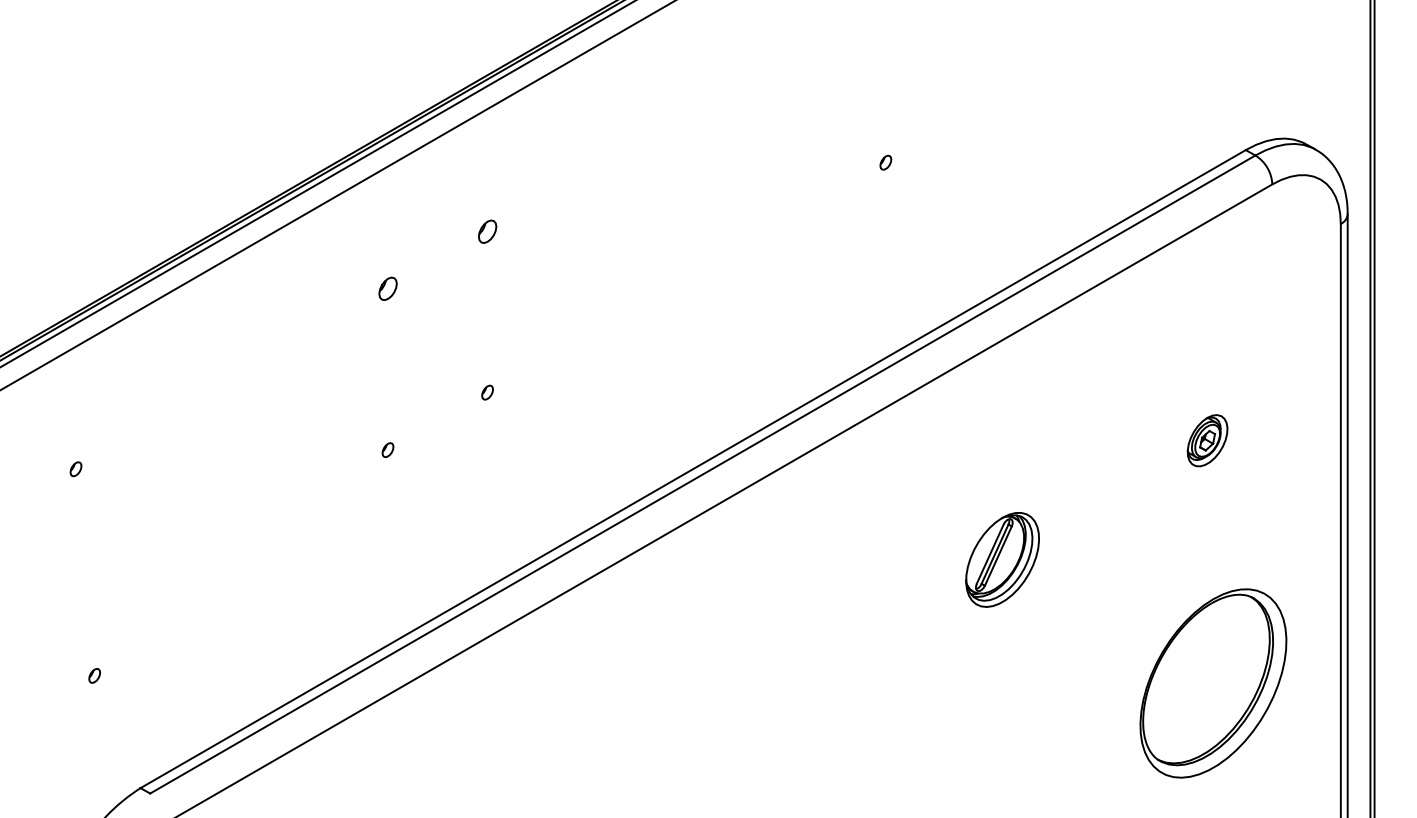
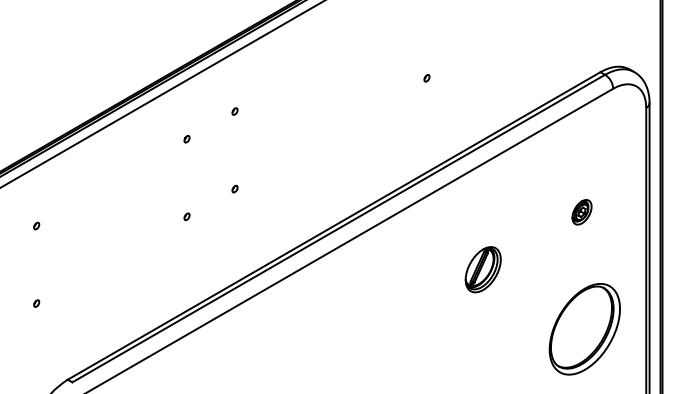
part: (486, 231) -> (234, 111), size x0.62
part: (386, 289) -> (186, 139), size x0.62
part: (94, 675) -> (36, 303), moved

